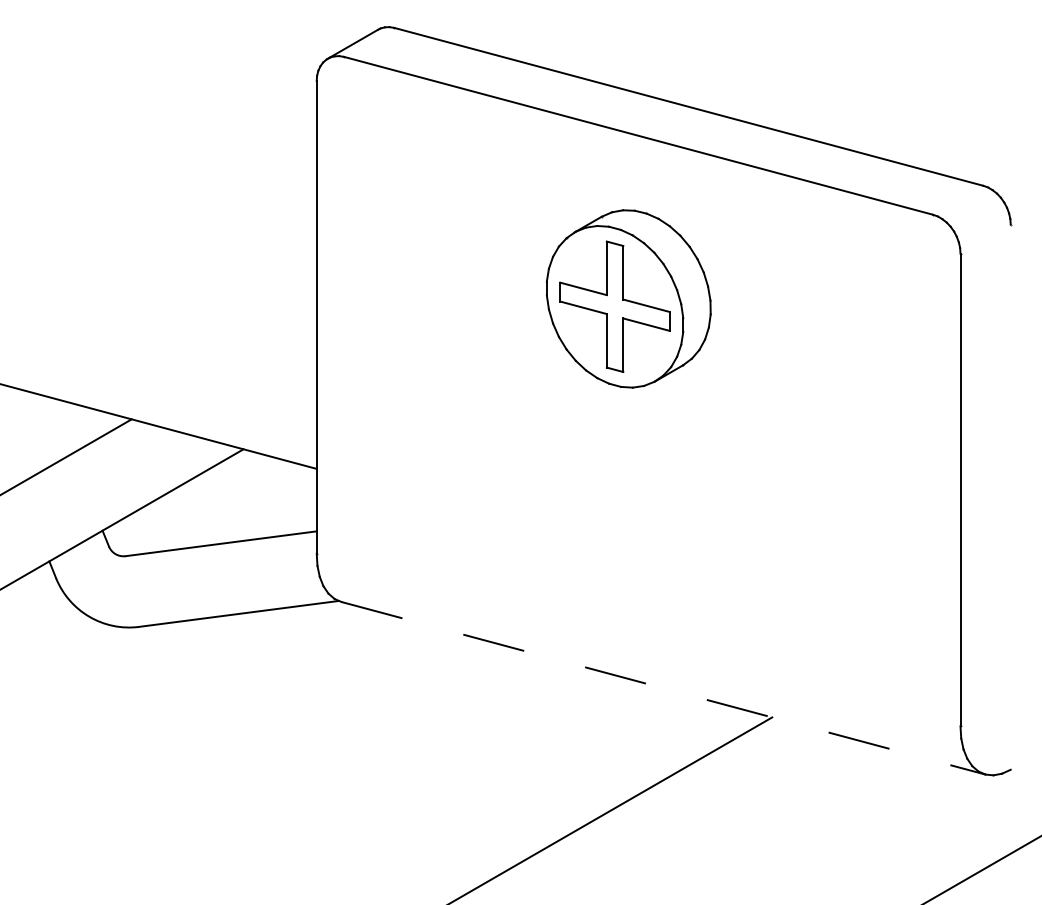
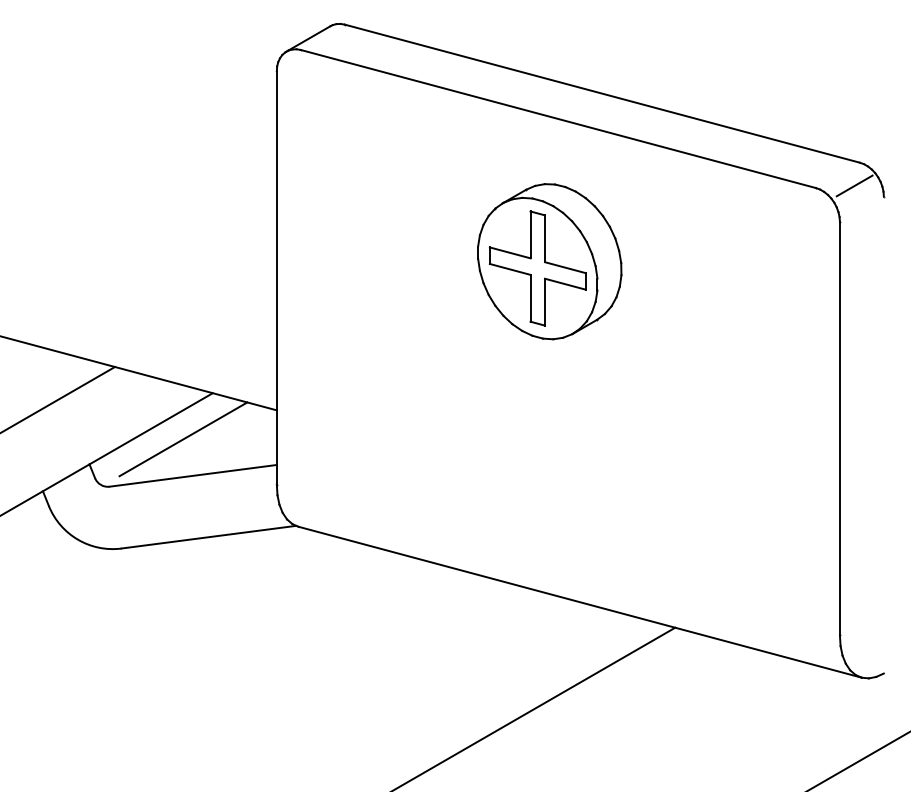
line: (976, 212) -> (853, 186), added
line: (209, 501) -> (183, 438), added
line: (663, 688) -> (580, 602), dashed -> solid

